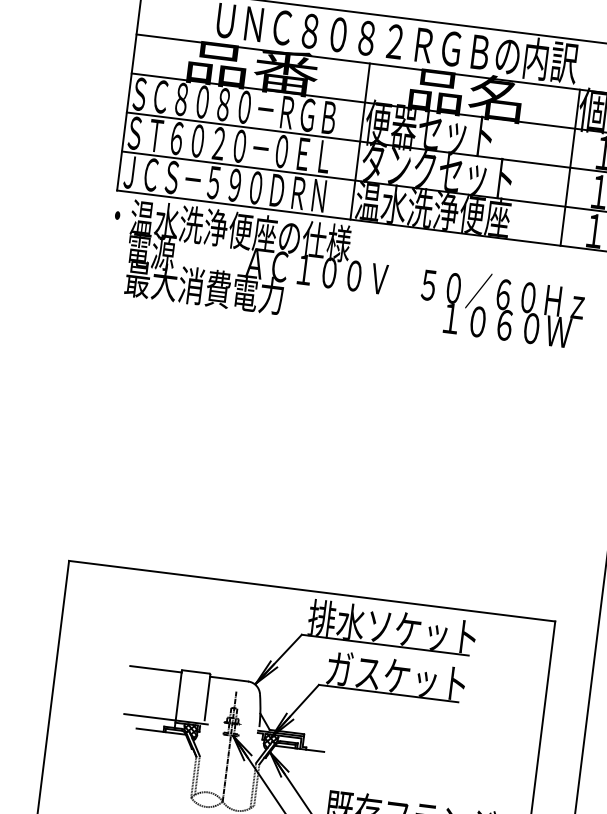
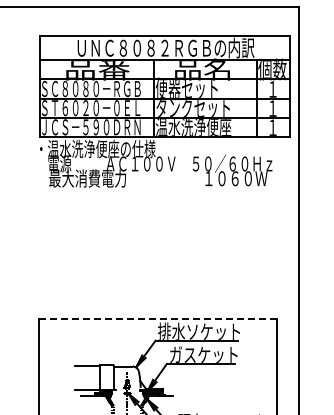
line: (313, 590) -> (158, 318), solid -> dashed

